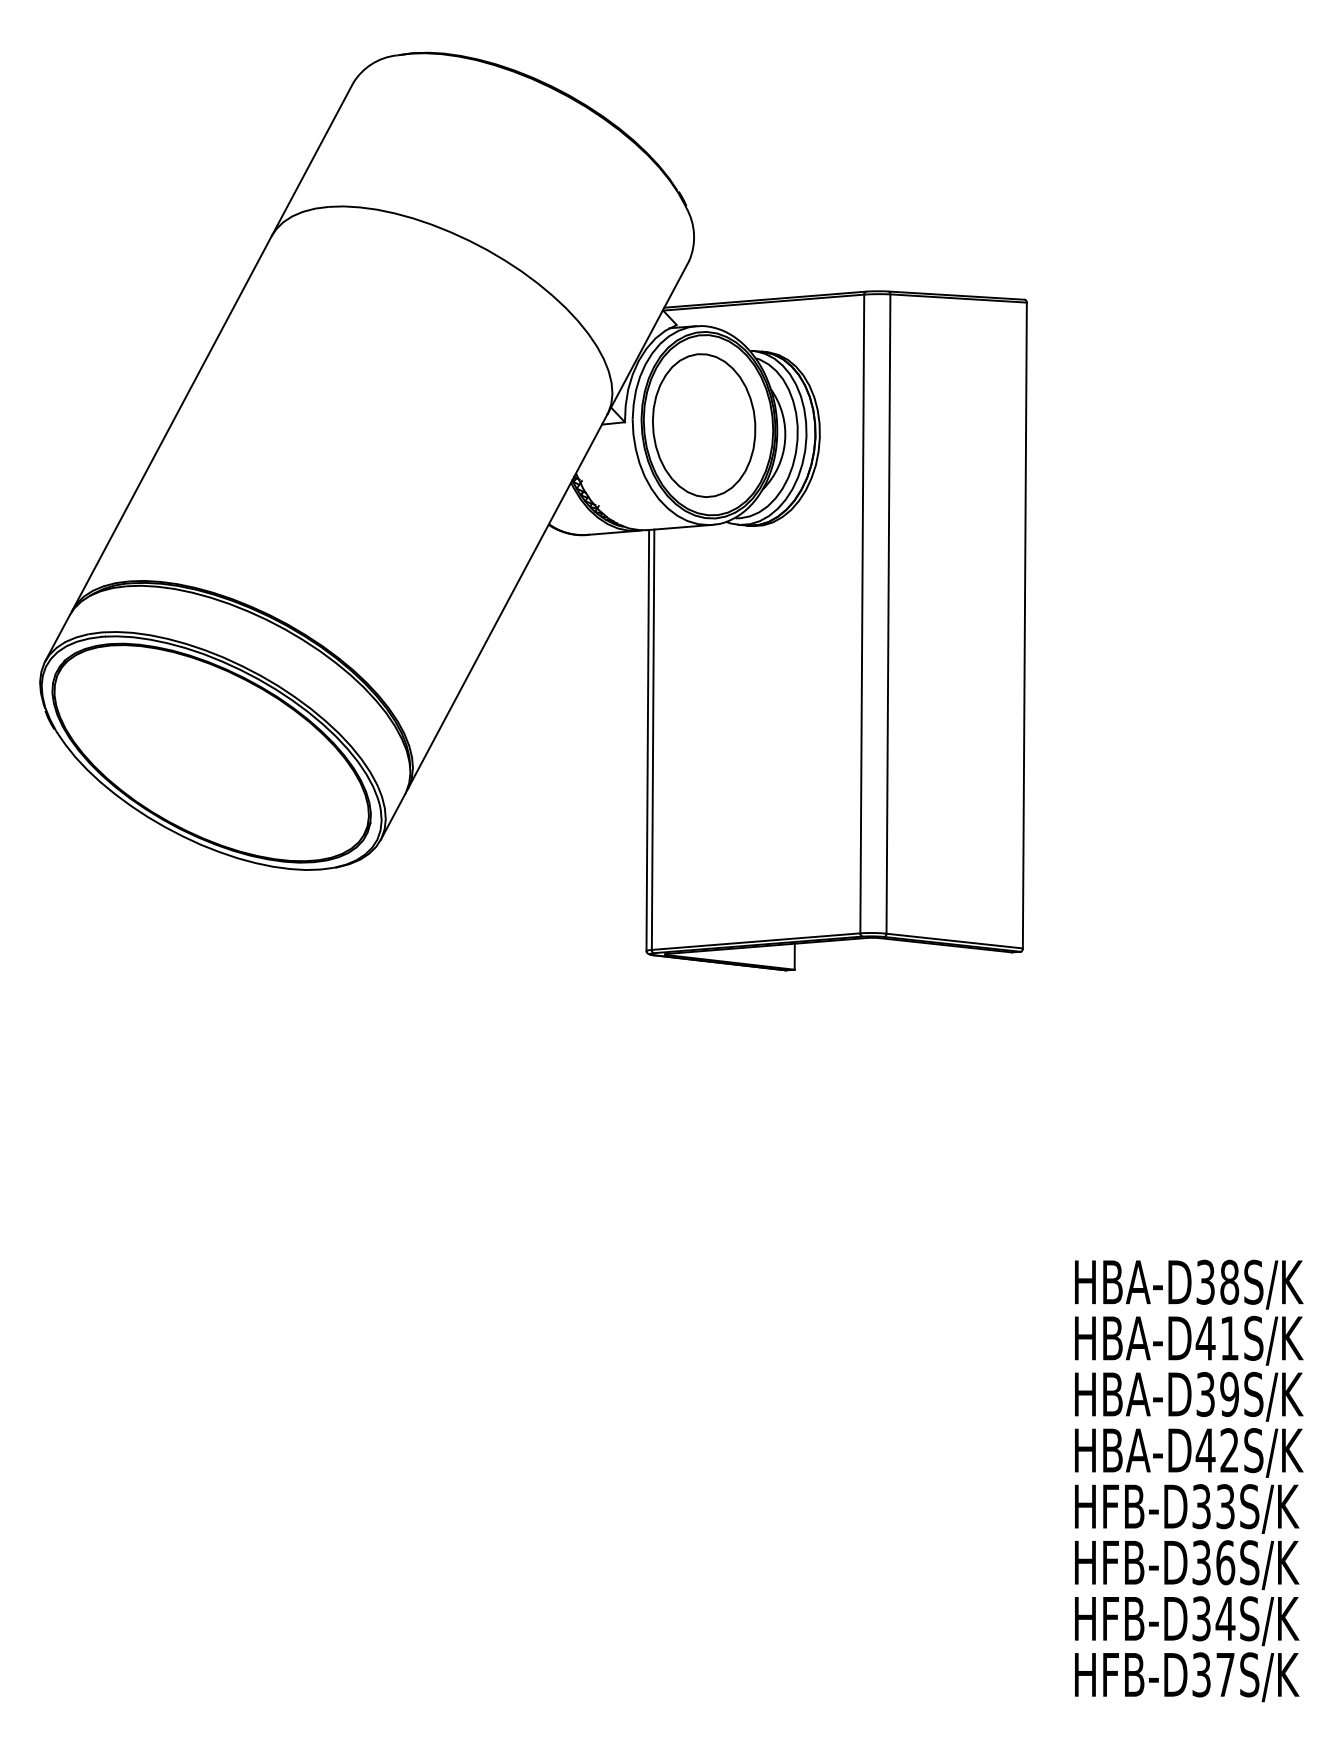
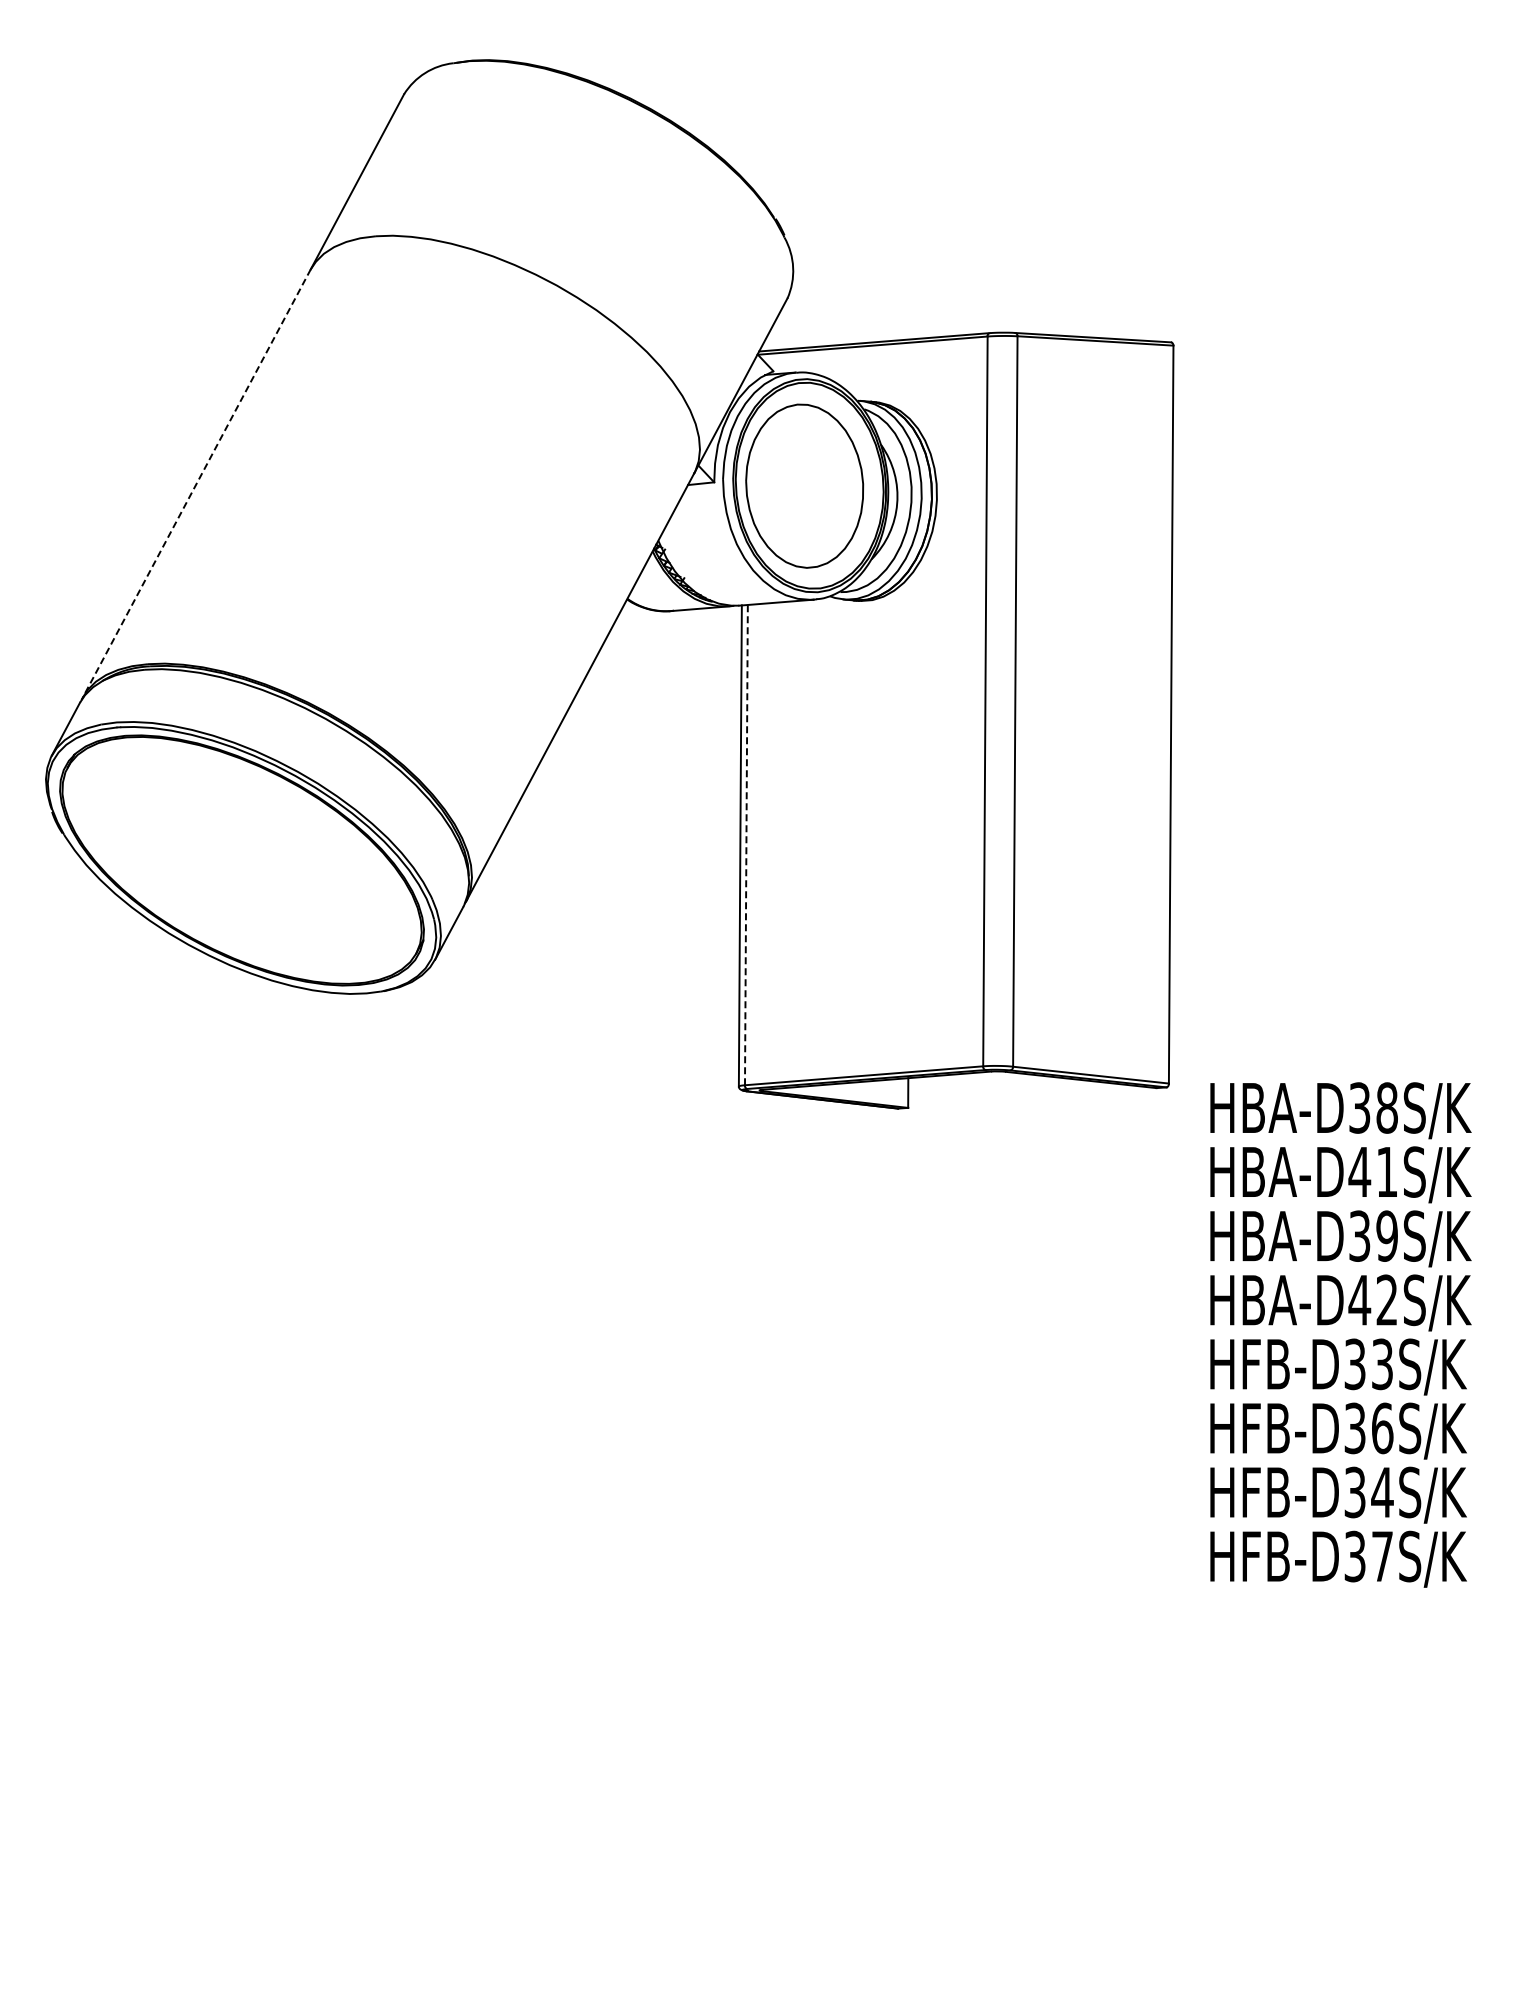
line: (171, 423) -> (196, 483), solid -> dashed
line: (653, 739) -> (746, 844), solid -> dashed
text: (1188, 1480) -> (1340, 1334), moved

